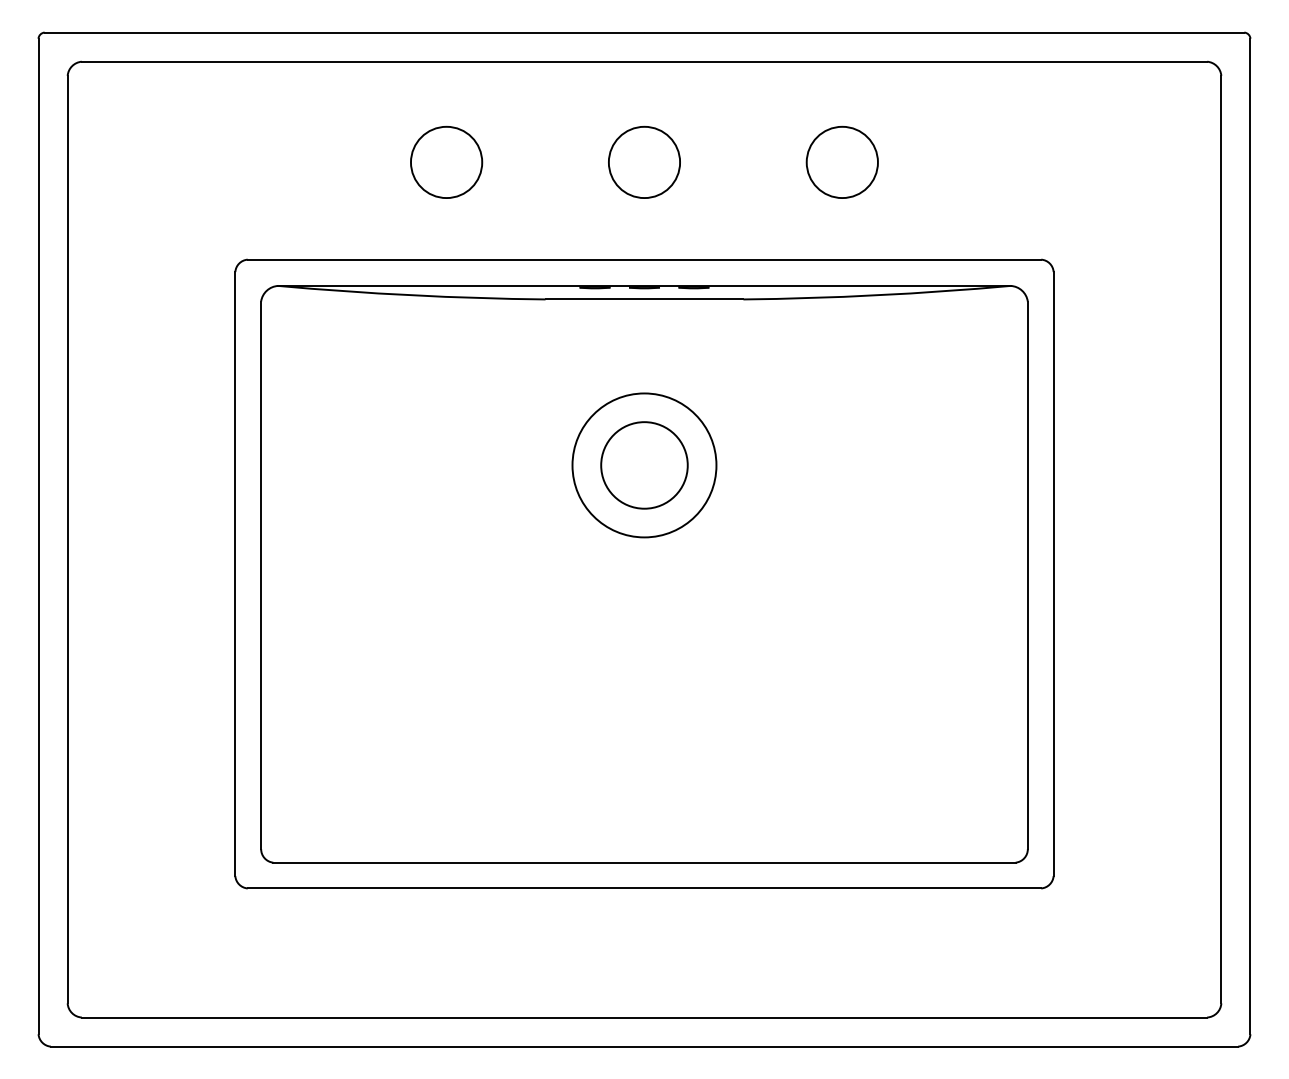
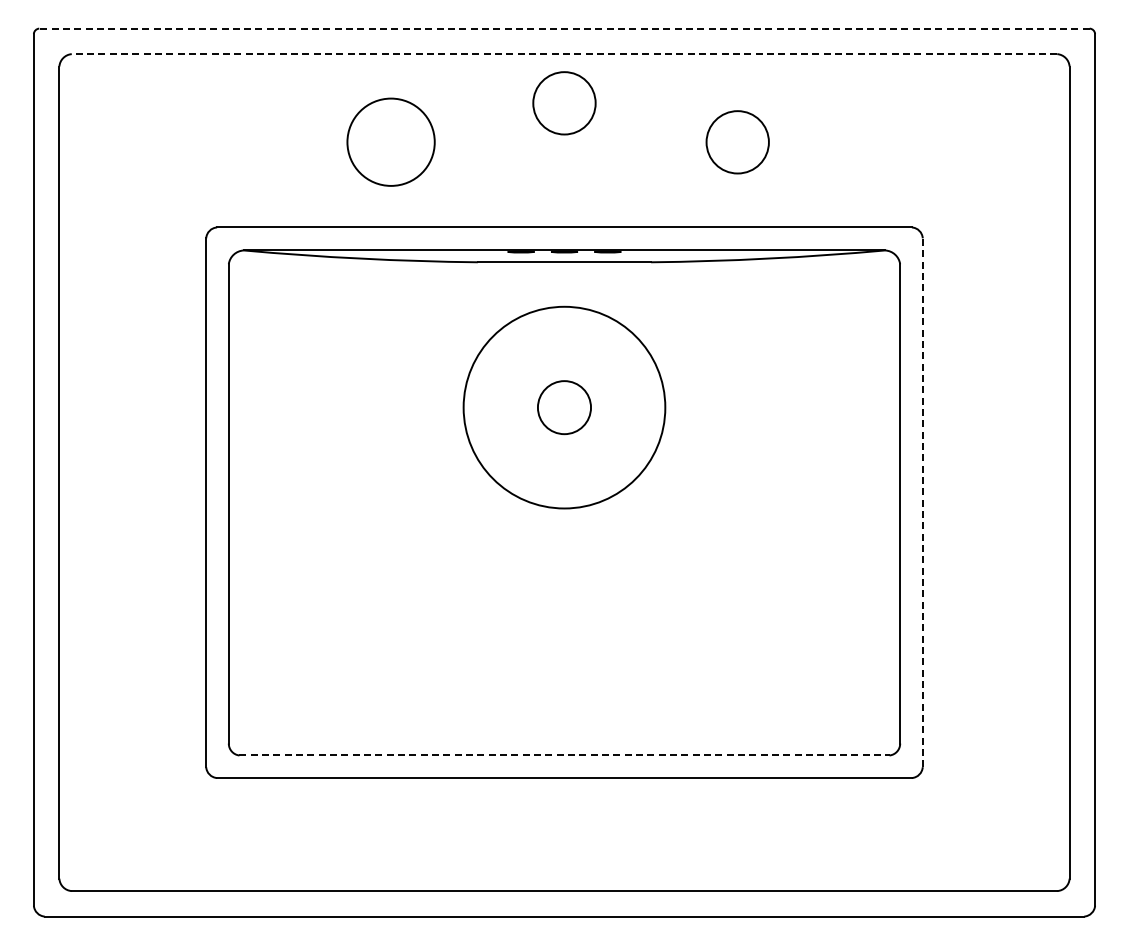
line: (643, 32) -> (563, 28), solid -> dashed
line: (644, 62) -> (564, 54), solid -> dashed
circle: (446, 162) -> (391, 142), size x1.4
circle: (644, 162) -> (564, 103), moved
circle: (644, 465) -> (564, 407), size x0.7
circle: (644, 465) -> (564, 407), size x1.6
line: (1053, 573) -> (922, 502), solid -> dashed
line: (644, 862) -> (564, 755), solid -> dashed

